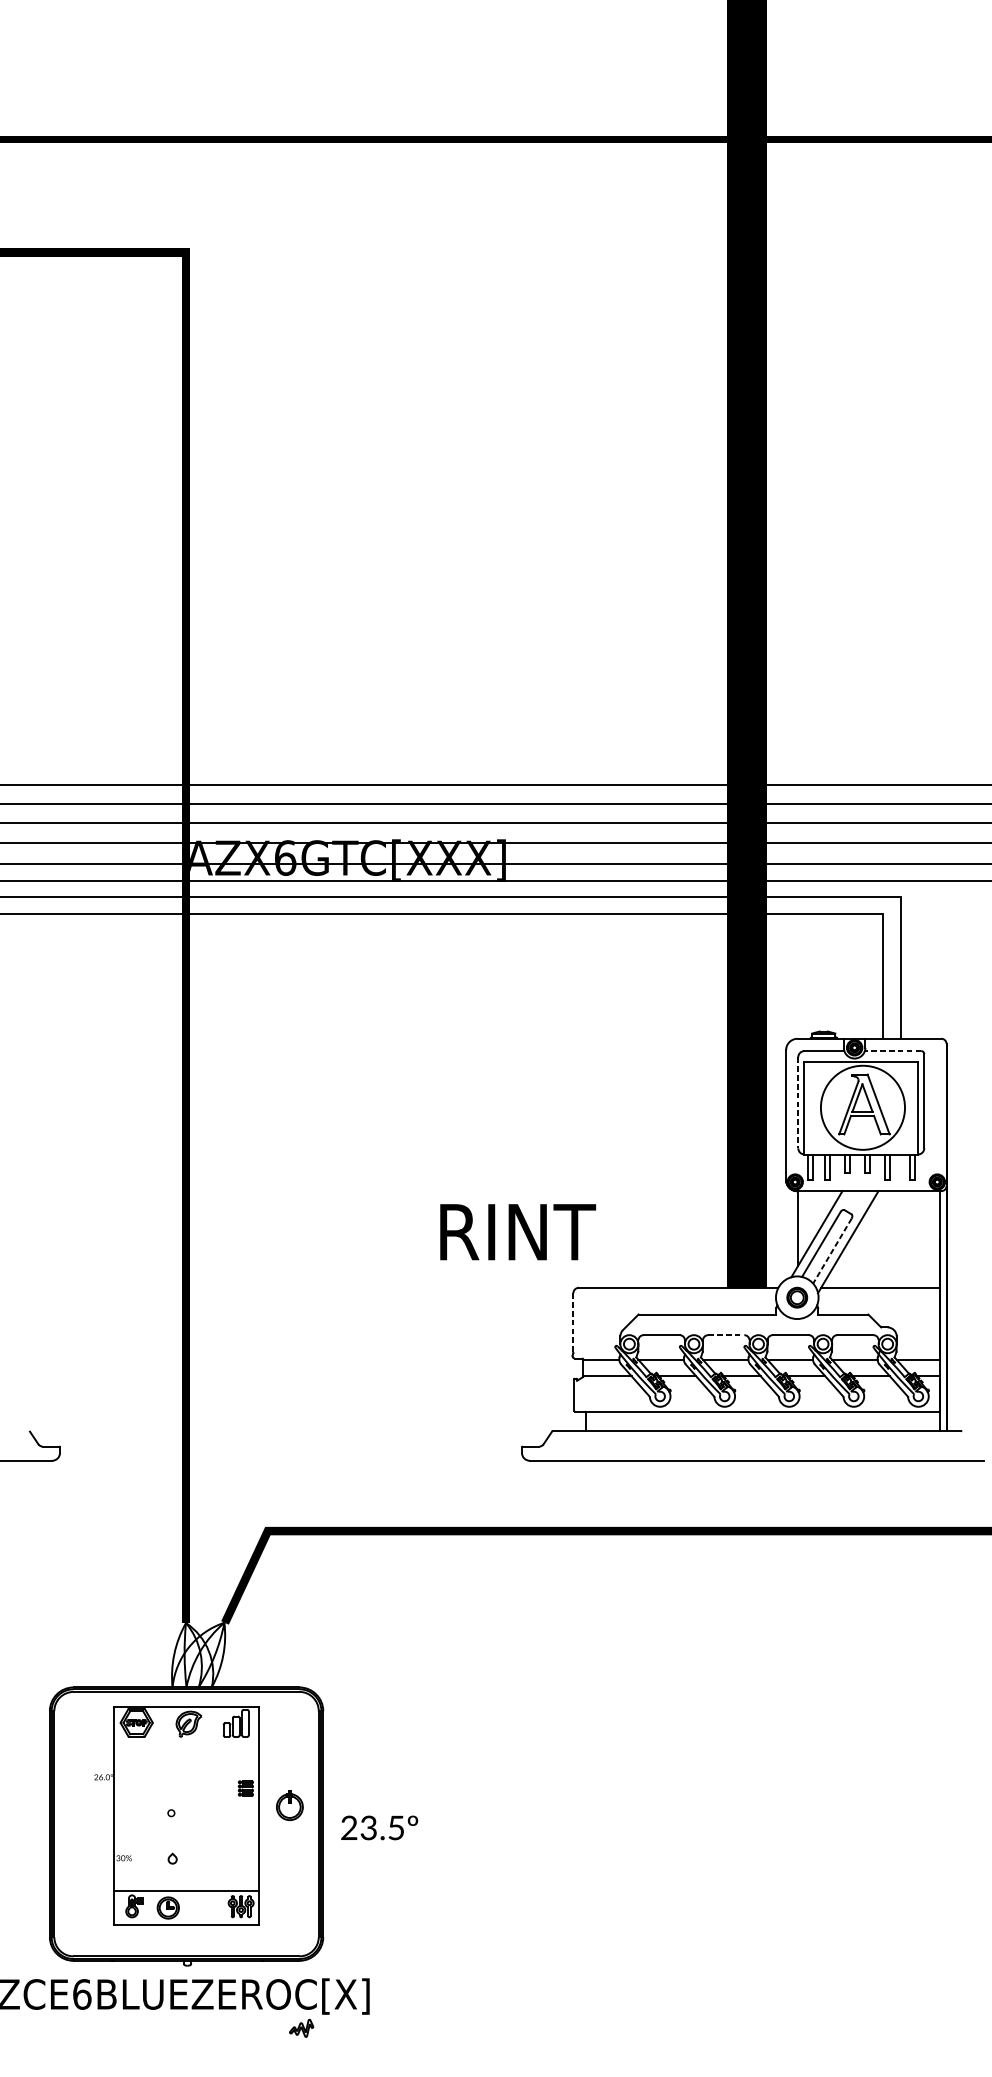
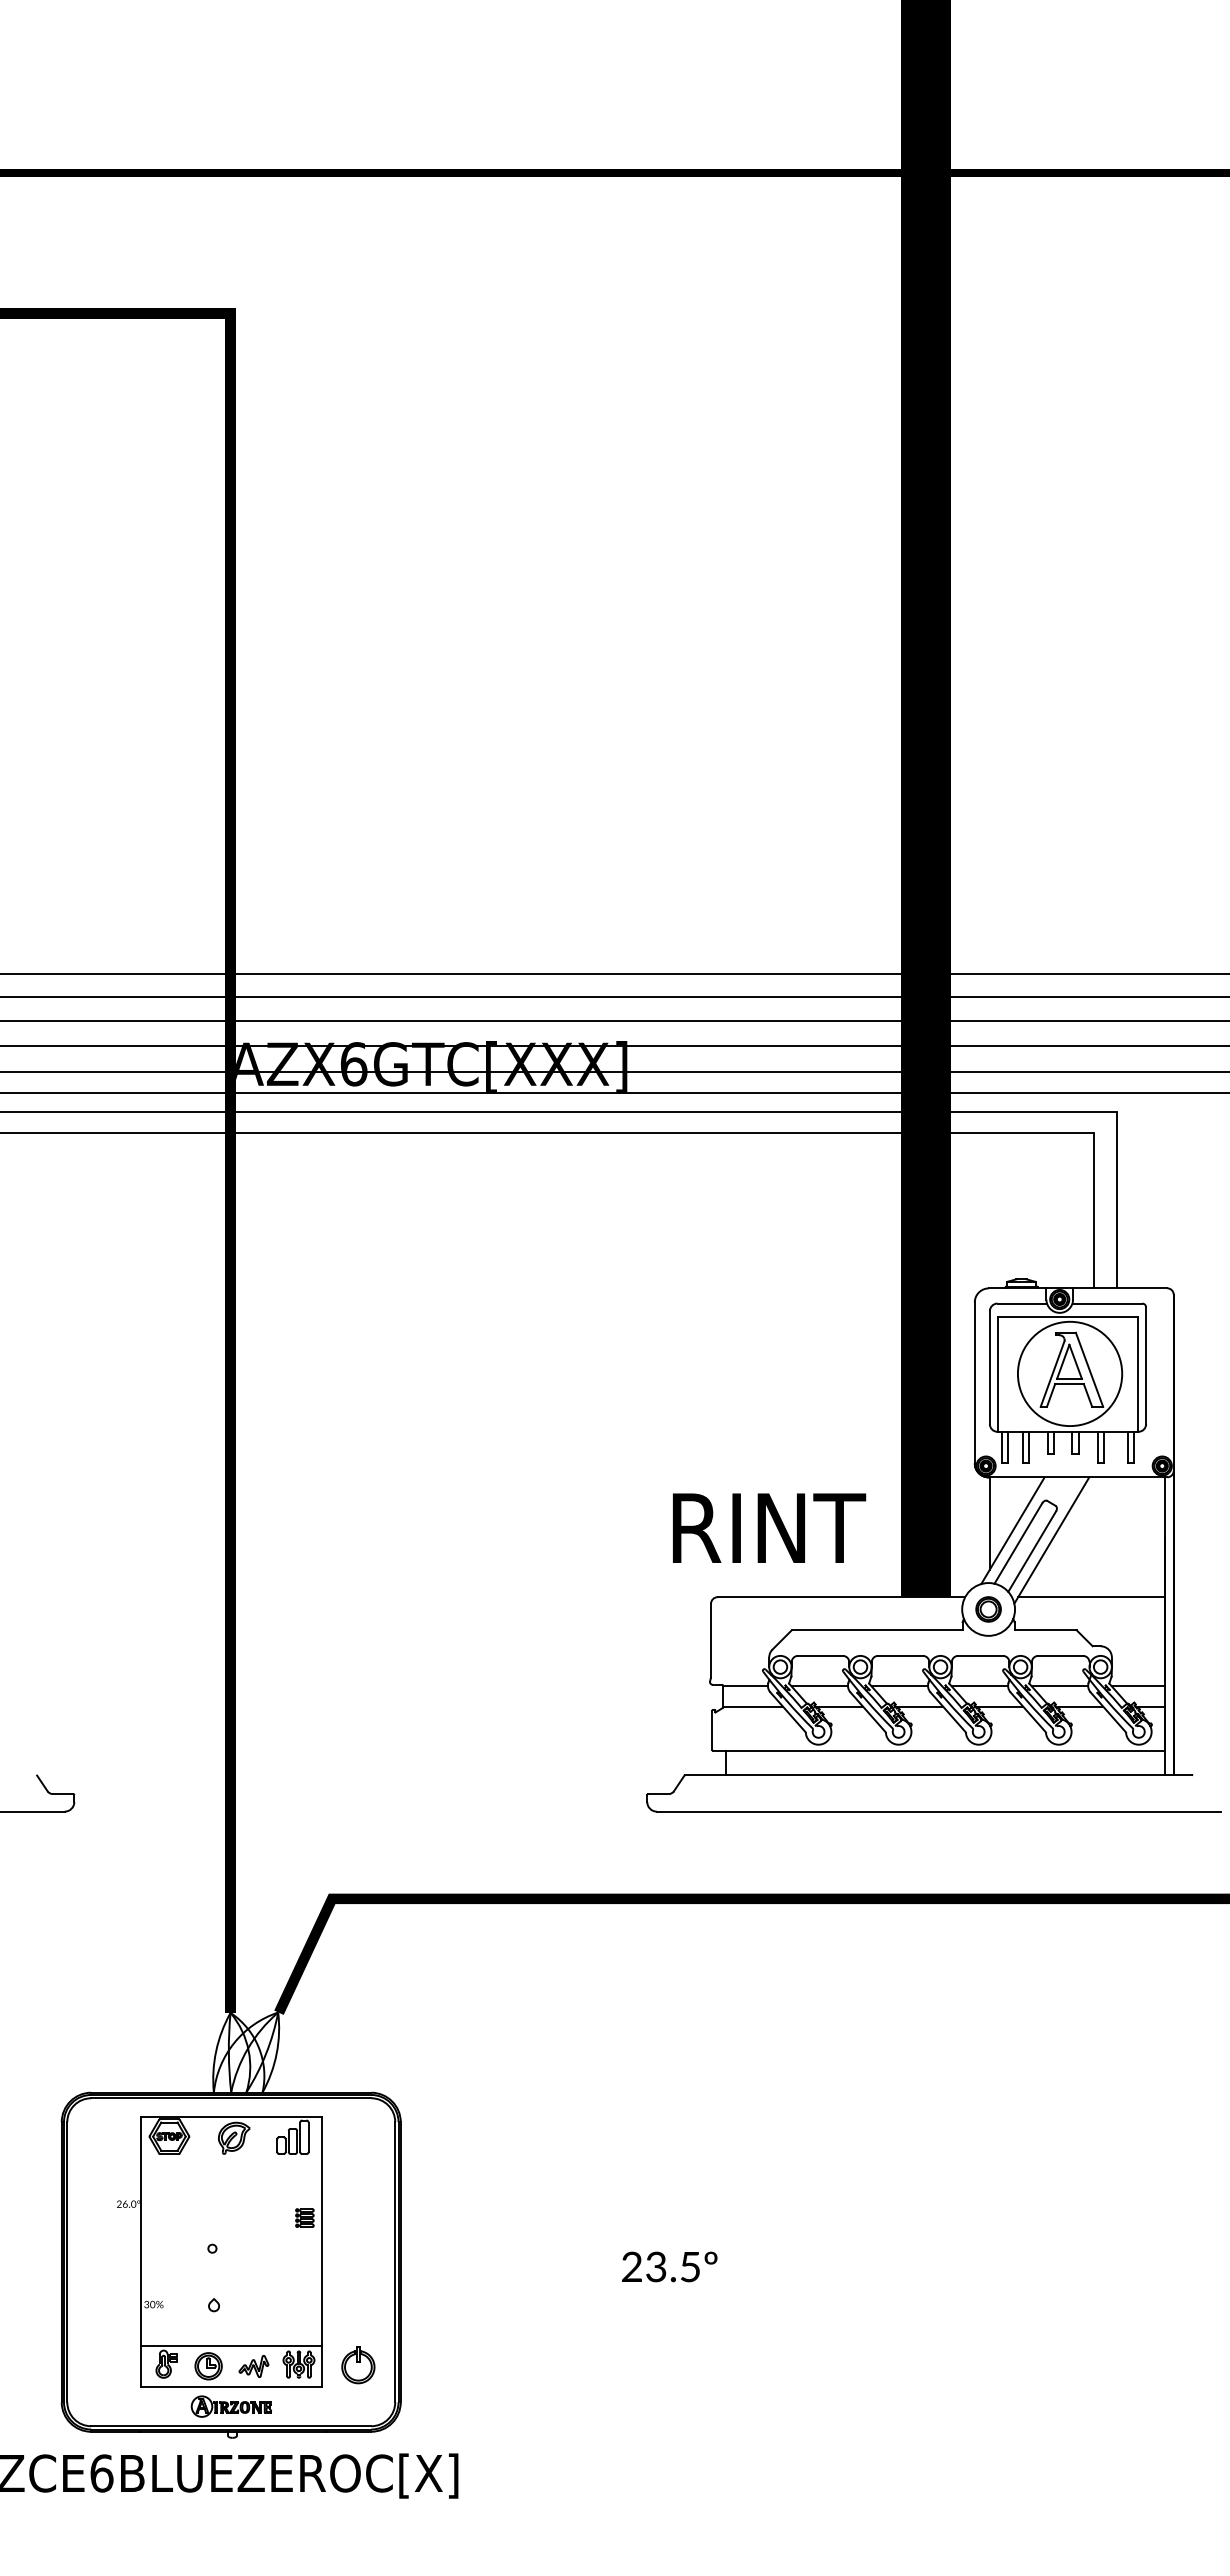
line: (893, 1050) -> (1107, 1303), dashed -> solid
line: (797, 1103) -> (989, 1368), dashed -> solid
text: (518, 1231) -> (769, 1527), moved
line: (832, 1250) -> (1032, 1551), dashed -> solid
line: (573, 1321) -> (710, 1639), dashed -> solid
line: (727, 1334) -> (901, 1655), dashed -> solid
part: (289, 1805) -> (358, 2365), moved
text: (379, 1827) -> (669, 2266), moved
part: (185, 1940) -> (230, 2406), added
part: (301, 2028) -> (253, 2366), moved

